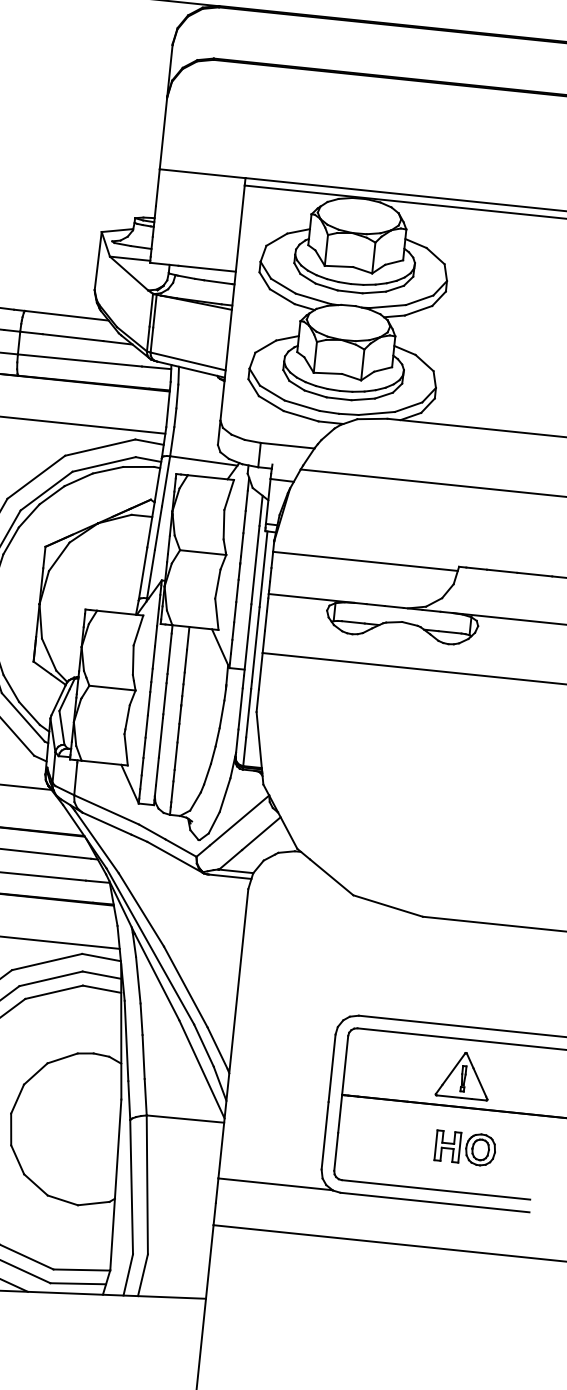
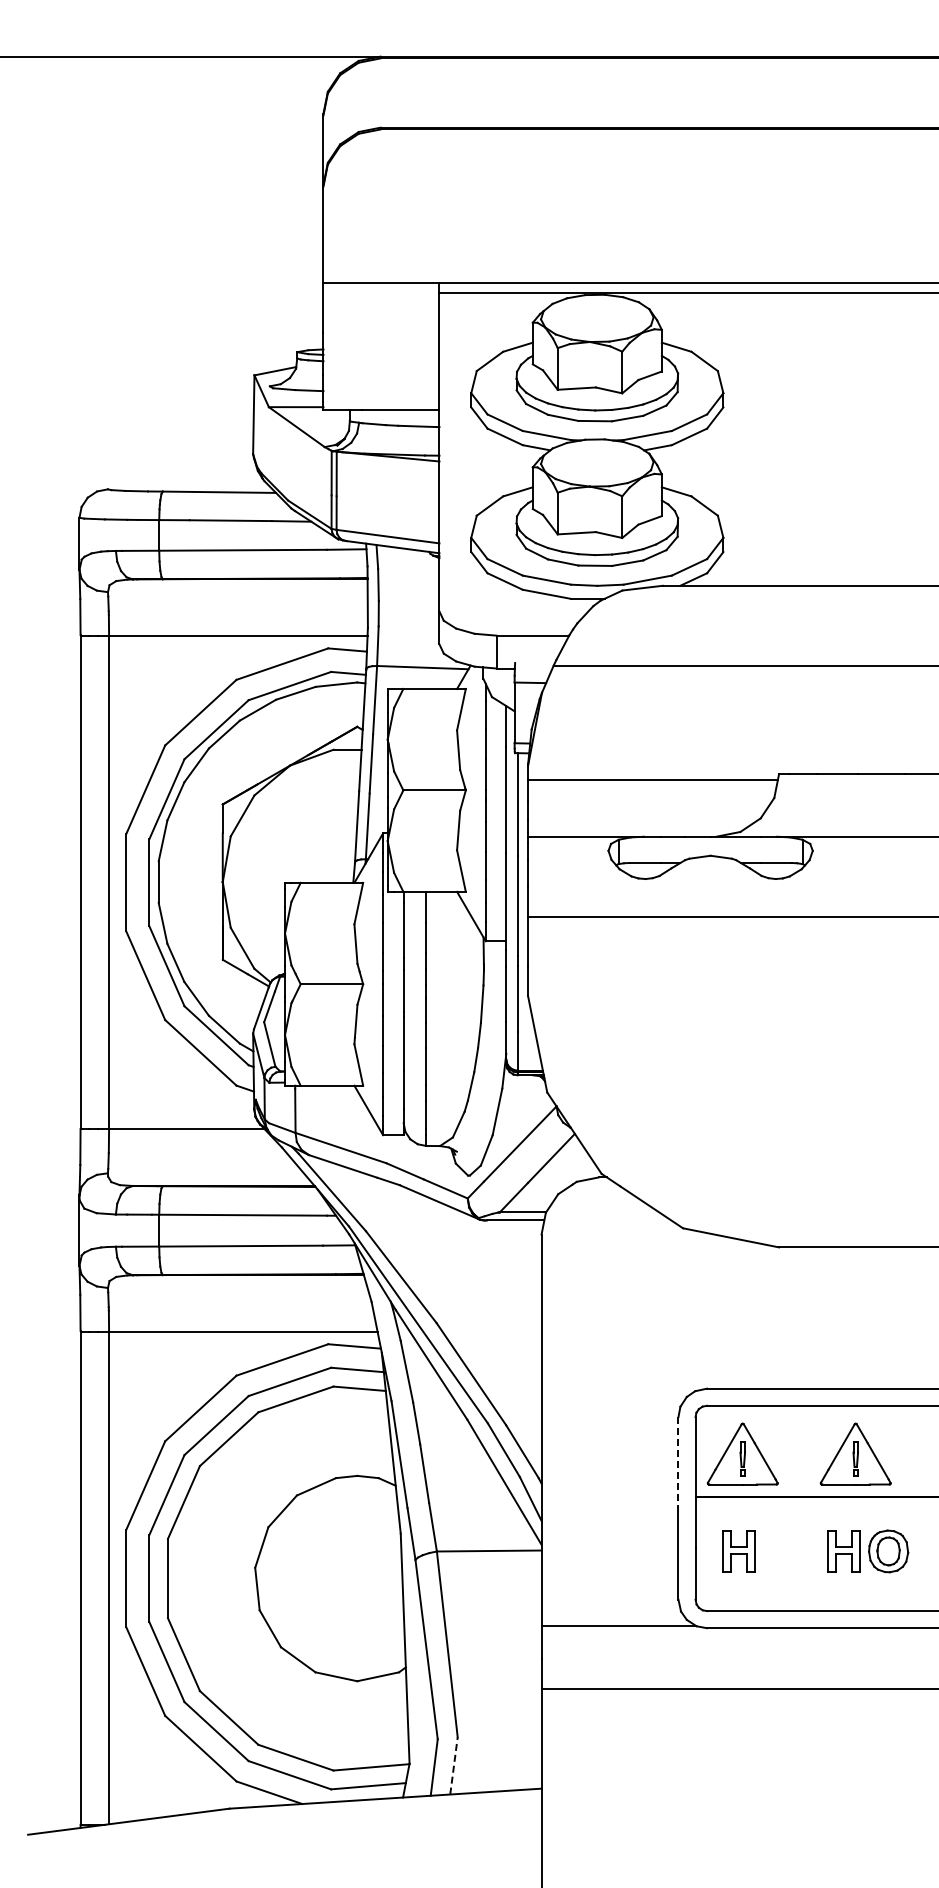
part: (380, 1066) -> (742, 1453), added
line: (332, 1068) -> (678, 1462), solid -> dashed
part: (369, 1138) -> (738, 1551), added
line: (142, 1274) -> (453, 1765), solid -> dashed

